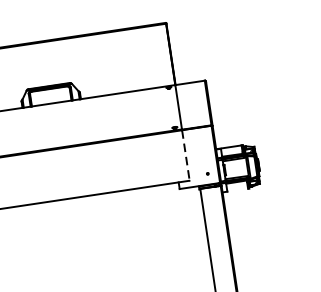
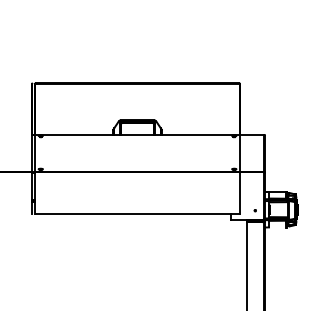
line: (185, 154) -> (239, 192), dashed -> solid

